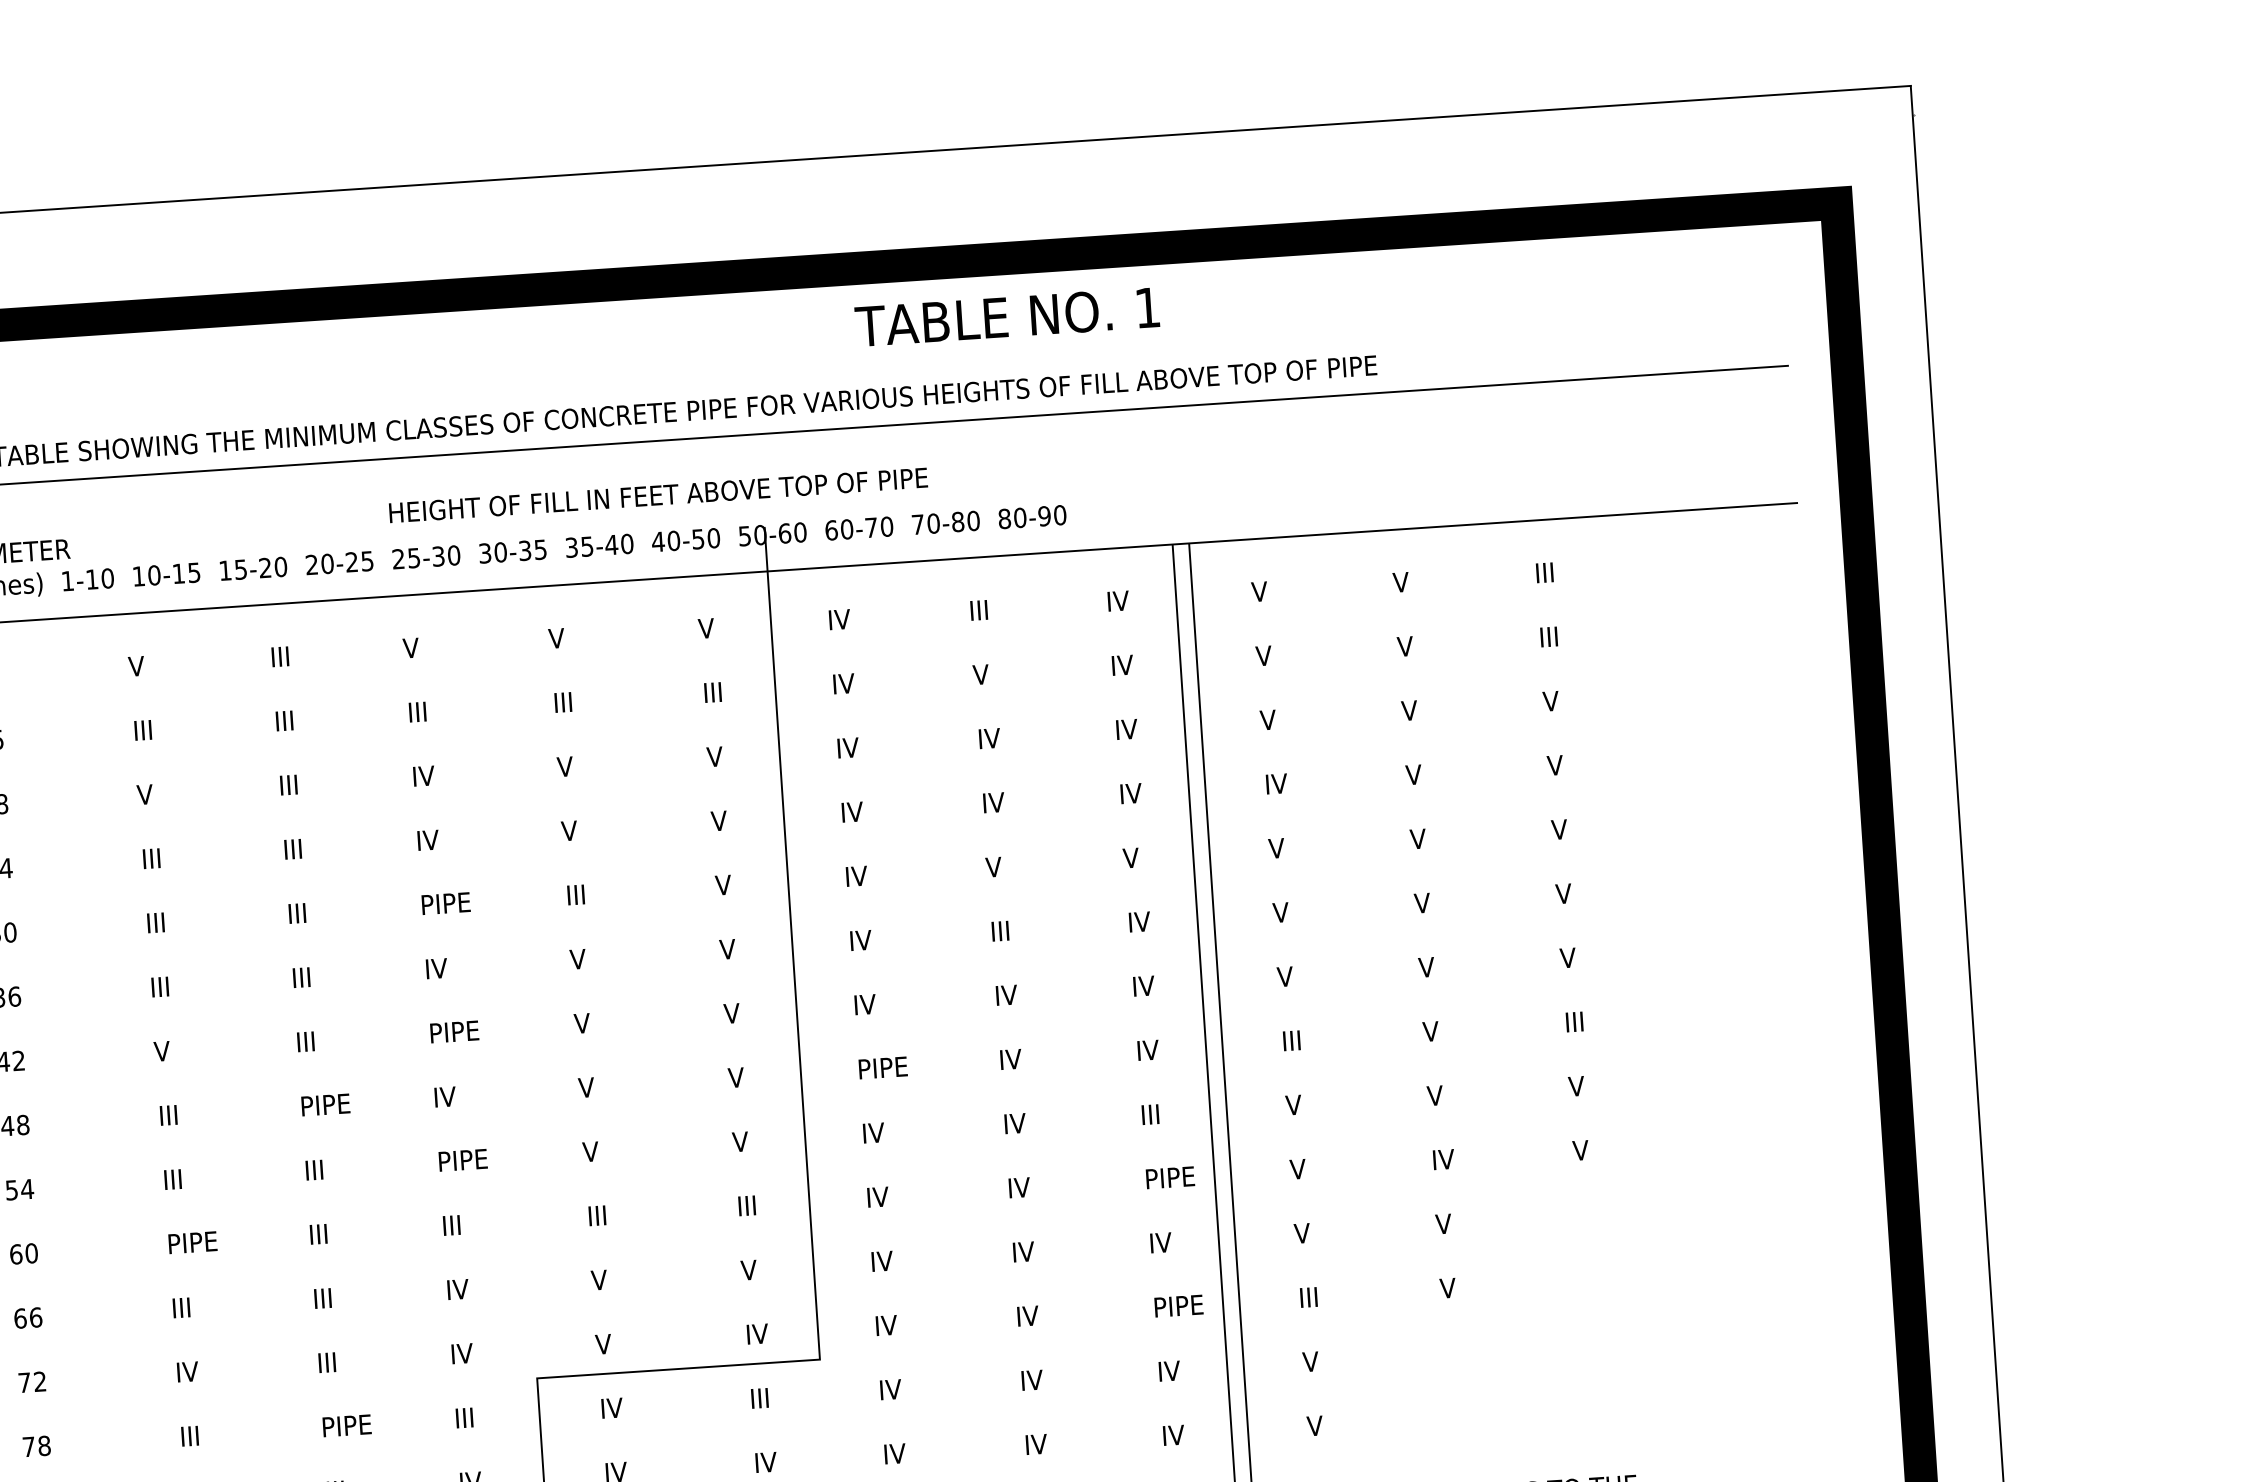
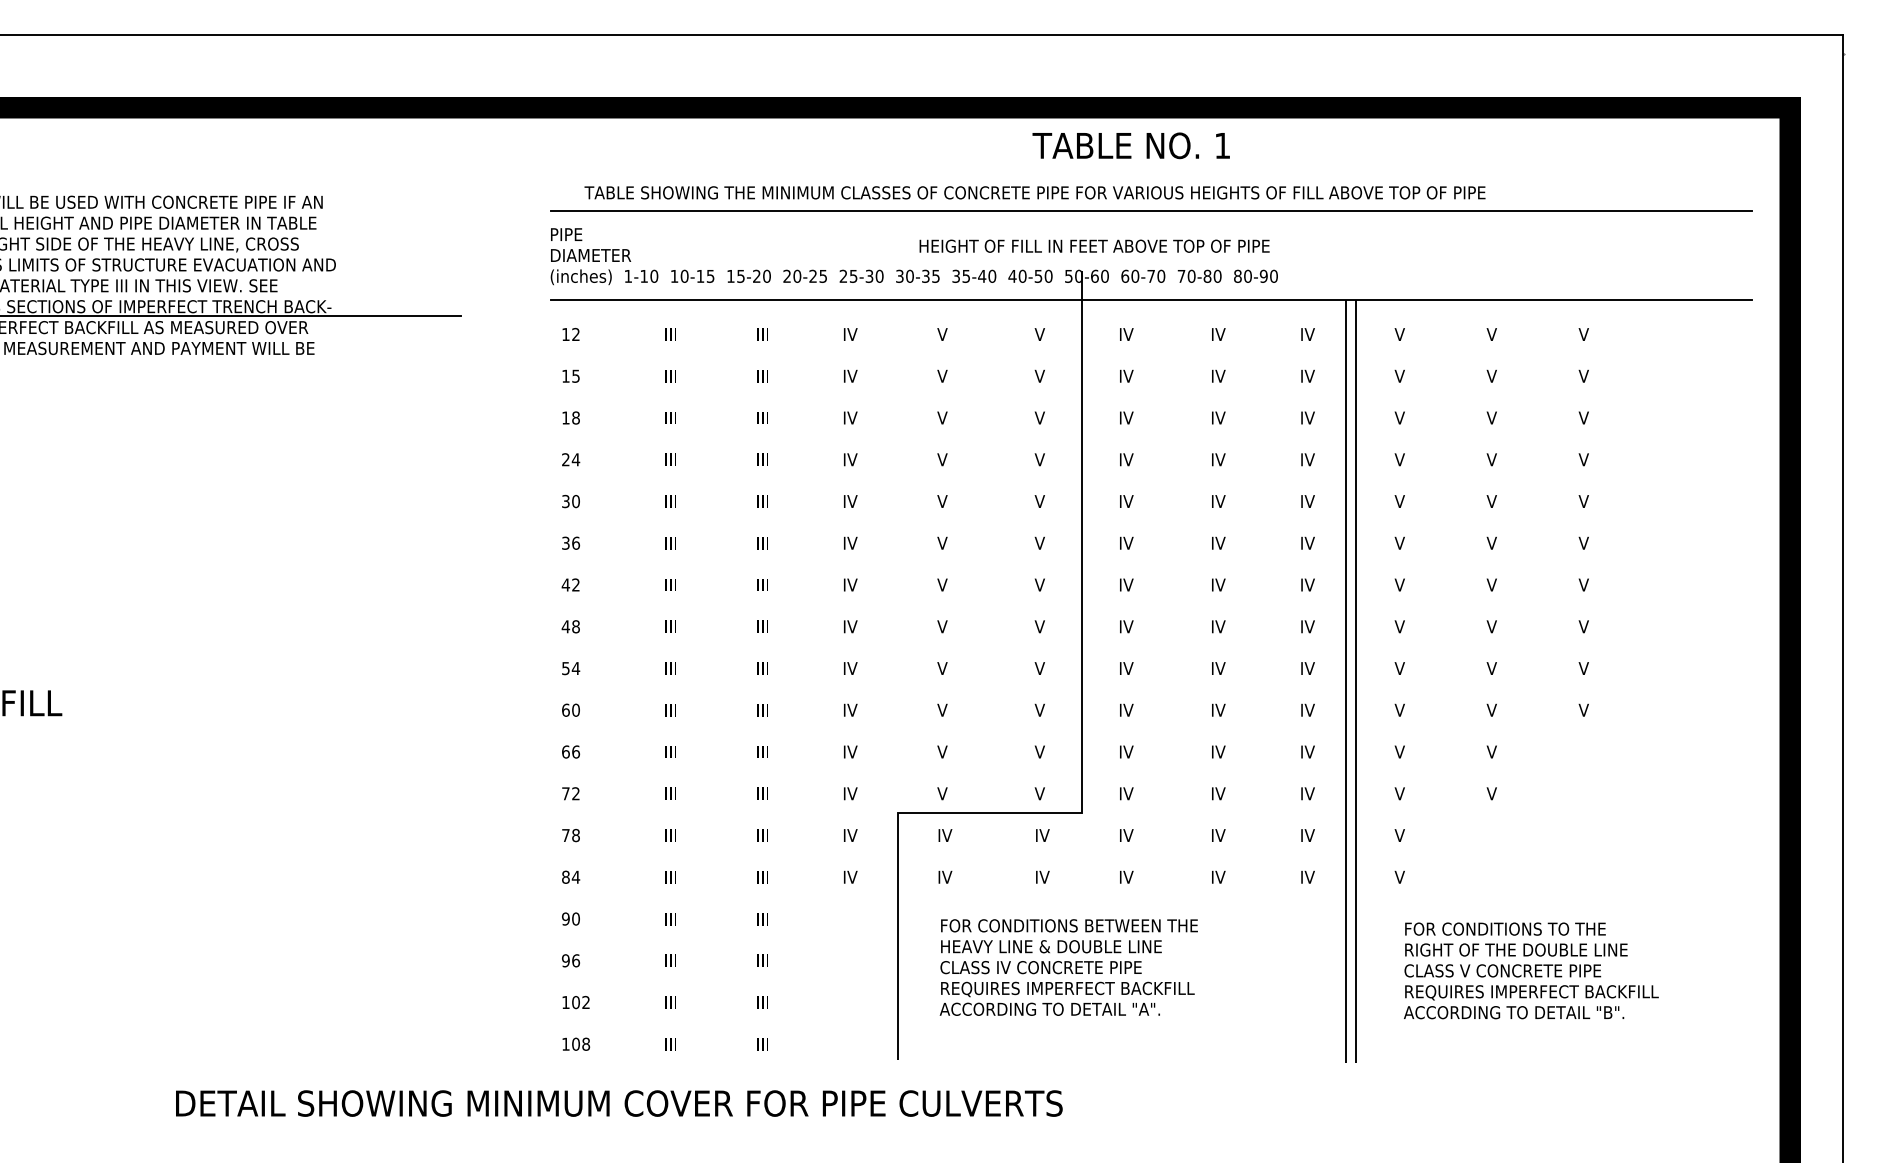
text: (1006, 316) -> (1130, 145), moved
text: (658, 494) -> (1094, 245), moved
text: (1543, 572) -> (1584, 334), III -> V
text: (980, 610) -> (1218, 334), III -> IV
text: (1547, 635) -> (1584, 375), III -> V
text: (413, 647) -> (849, 334), V -> IV
text: (137, 666) -> (669, 334), V -> III
text: (983, 673) -> (1217, 375), V -> IV
text: (711, 691) -> (1040, 375), III -> V
text: (562, 701) -> (943, 375), III -> V
text: (419, 710) -> (850, 375), III -> IV
text: (1274, 783) -> (1401, 459), IV -> V
text: (145, 793) -> (669, 417), V -> III
text: (1134, 857) -> (1307, 501), V -> IV
text: (996, 867) -> (1217, 501), V -> IV
text: (575, 894) -> (943, 501), III -> V
text: (447, 903) -> (860, 501), PIPE -> IV
text: (1002, 929) -> (1218, 542), III -> IV
text: (1573, 1021) -> (1584, 626), III -> V
text: (456, 1031) -> (860, 584), PIPE -> IV
text: (1290, 1040) -> (1400, 626), III -> V
text: (162, 1050) -> (669, 584), V -> III
text: (884, 1067) -> (1136, 626), PIPE -> IV
text: (325, 1104) -> (772, 626), PIPE -> III
text: (1151, 1114) -> (1307, 668), III -> IV
text: (1441, 1158) -> (1493, 709), IV -> V
text: (464, 1160) -> (860, 668), PIPE -> IV
text: (1171, 1176) -> (1317, 709), PIPE -> IV
text: (745, 1204) -> (1040, 709), III -> V
text: (596, 1214) -> (943, 709), III -> V
text: (453, 1224) -> (850, 709), III -> IV
text: (192, 1241) -> (680, 709), PIPE -> III
text: (1307, 1297) -> (1400, 793), III -> V
text: (1179, 1305) -> (1317, 793), PIPE -> IV
text: (755, 1333) -> (1041, 793), IV -> V
text: (186, 1371) -> (671, 793), IV -> III
text: (761, 1398) -> (1042, 835), III -> IV
text: (466, 1417) -> (850, 835), III -> IV
text: (346, 1425) -> (772, 835), PIPE -> III

